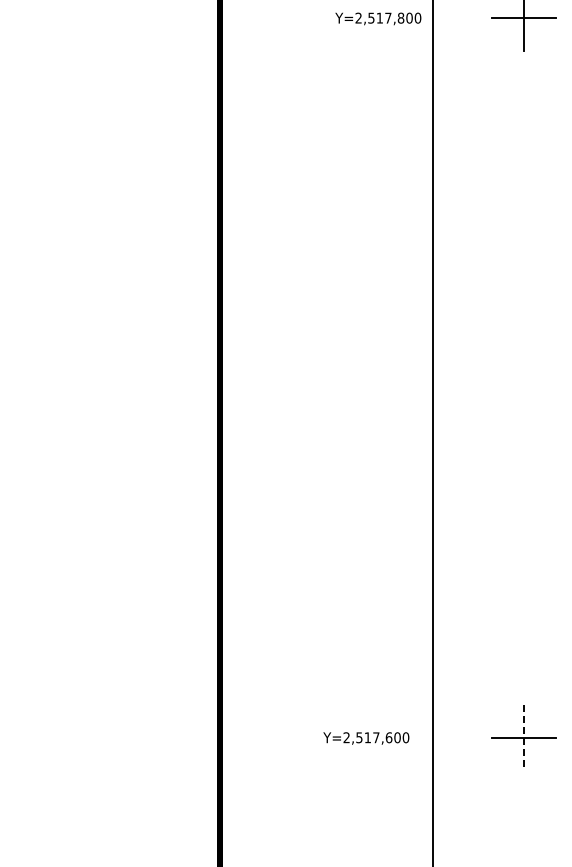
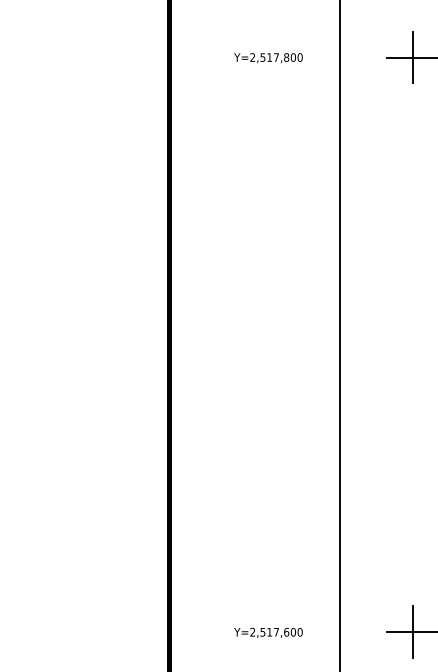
text: (378, 18) -> (268, 57), moved
text: (366, 738) -> (268, 632), moved
line: (523, 738) -> (412, 632), dashed -> solid

